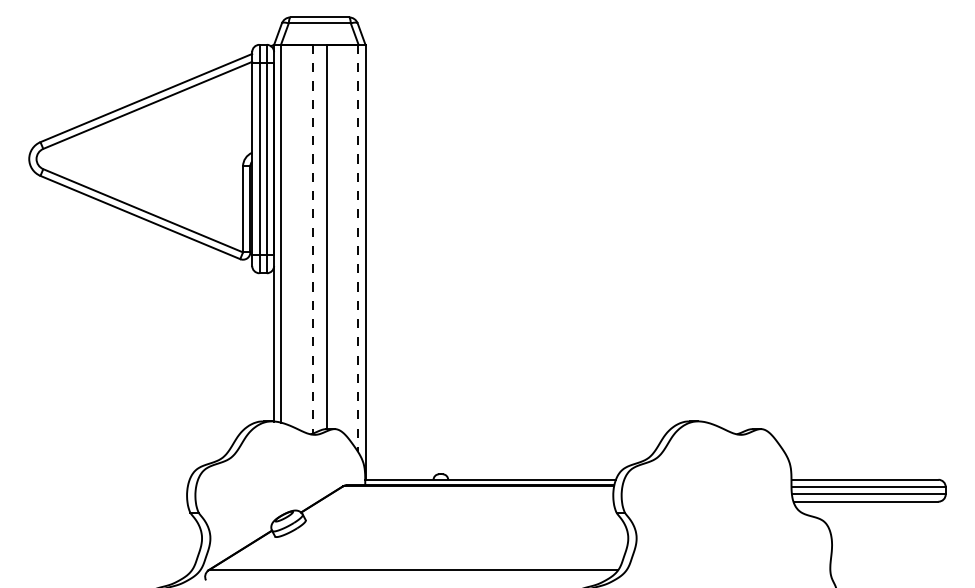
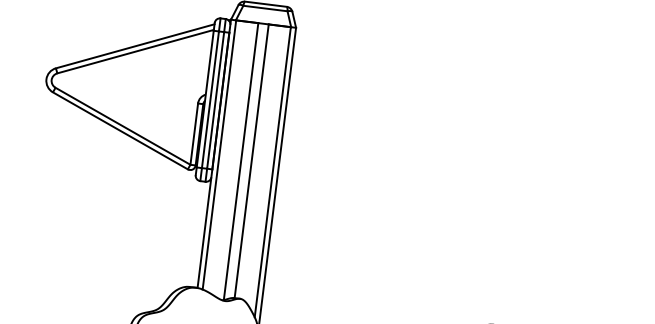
line: (312, 239) -> (241, 161), dashed -> solid
line: (358, 248) -> (273, 172), dashed -> solid

